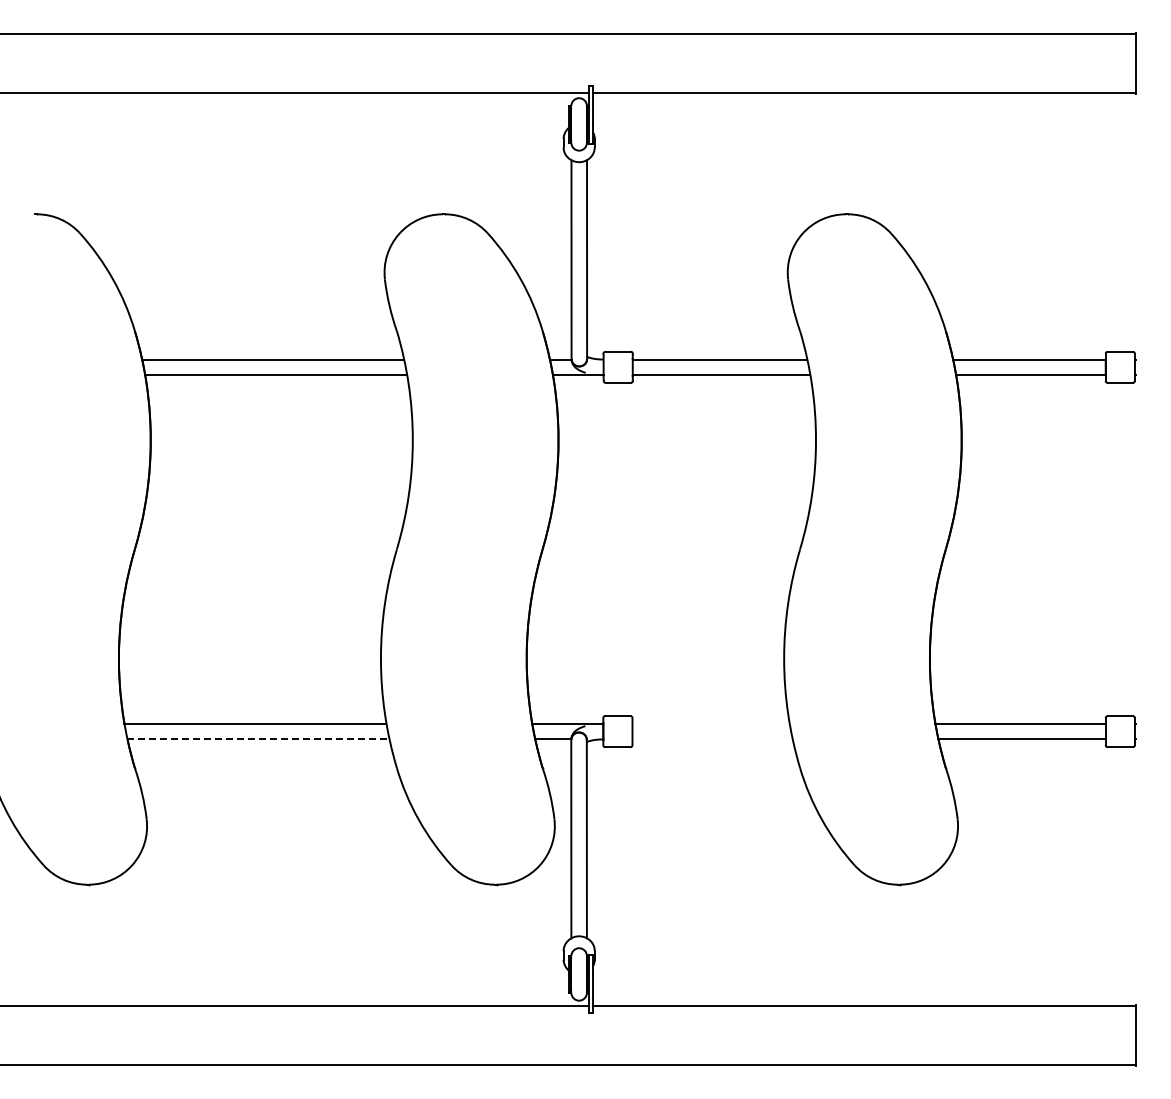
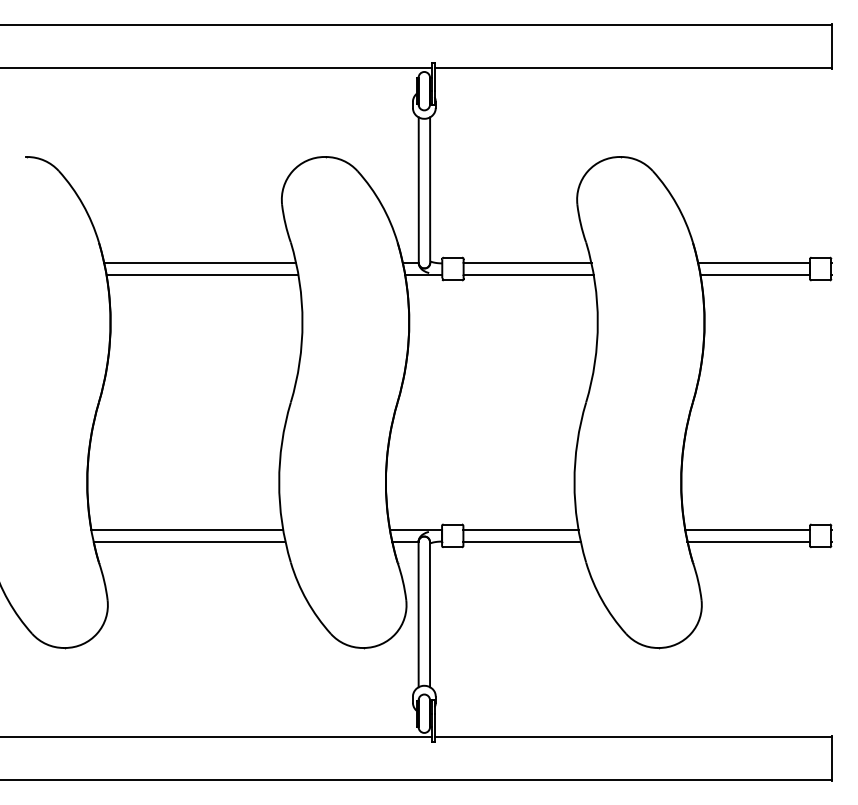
line: (710, 723) -> (520, 529), added
line: (258, 739) -> (189, 541), dashed -> solid
line: (712, 739) -> (522, 541), added

